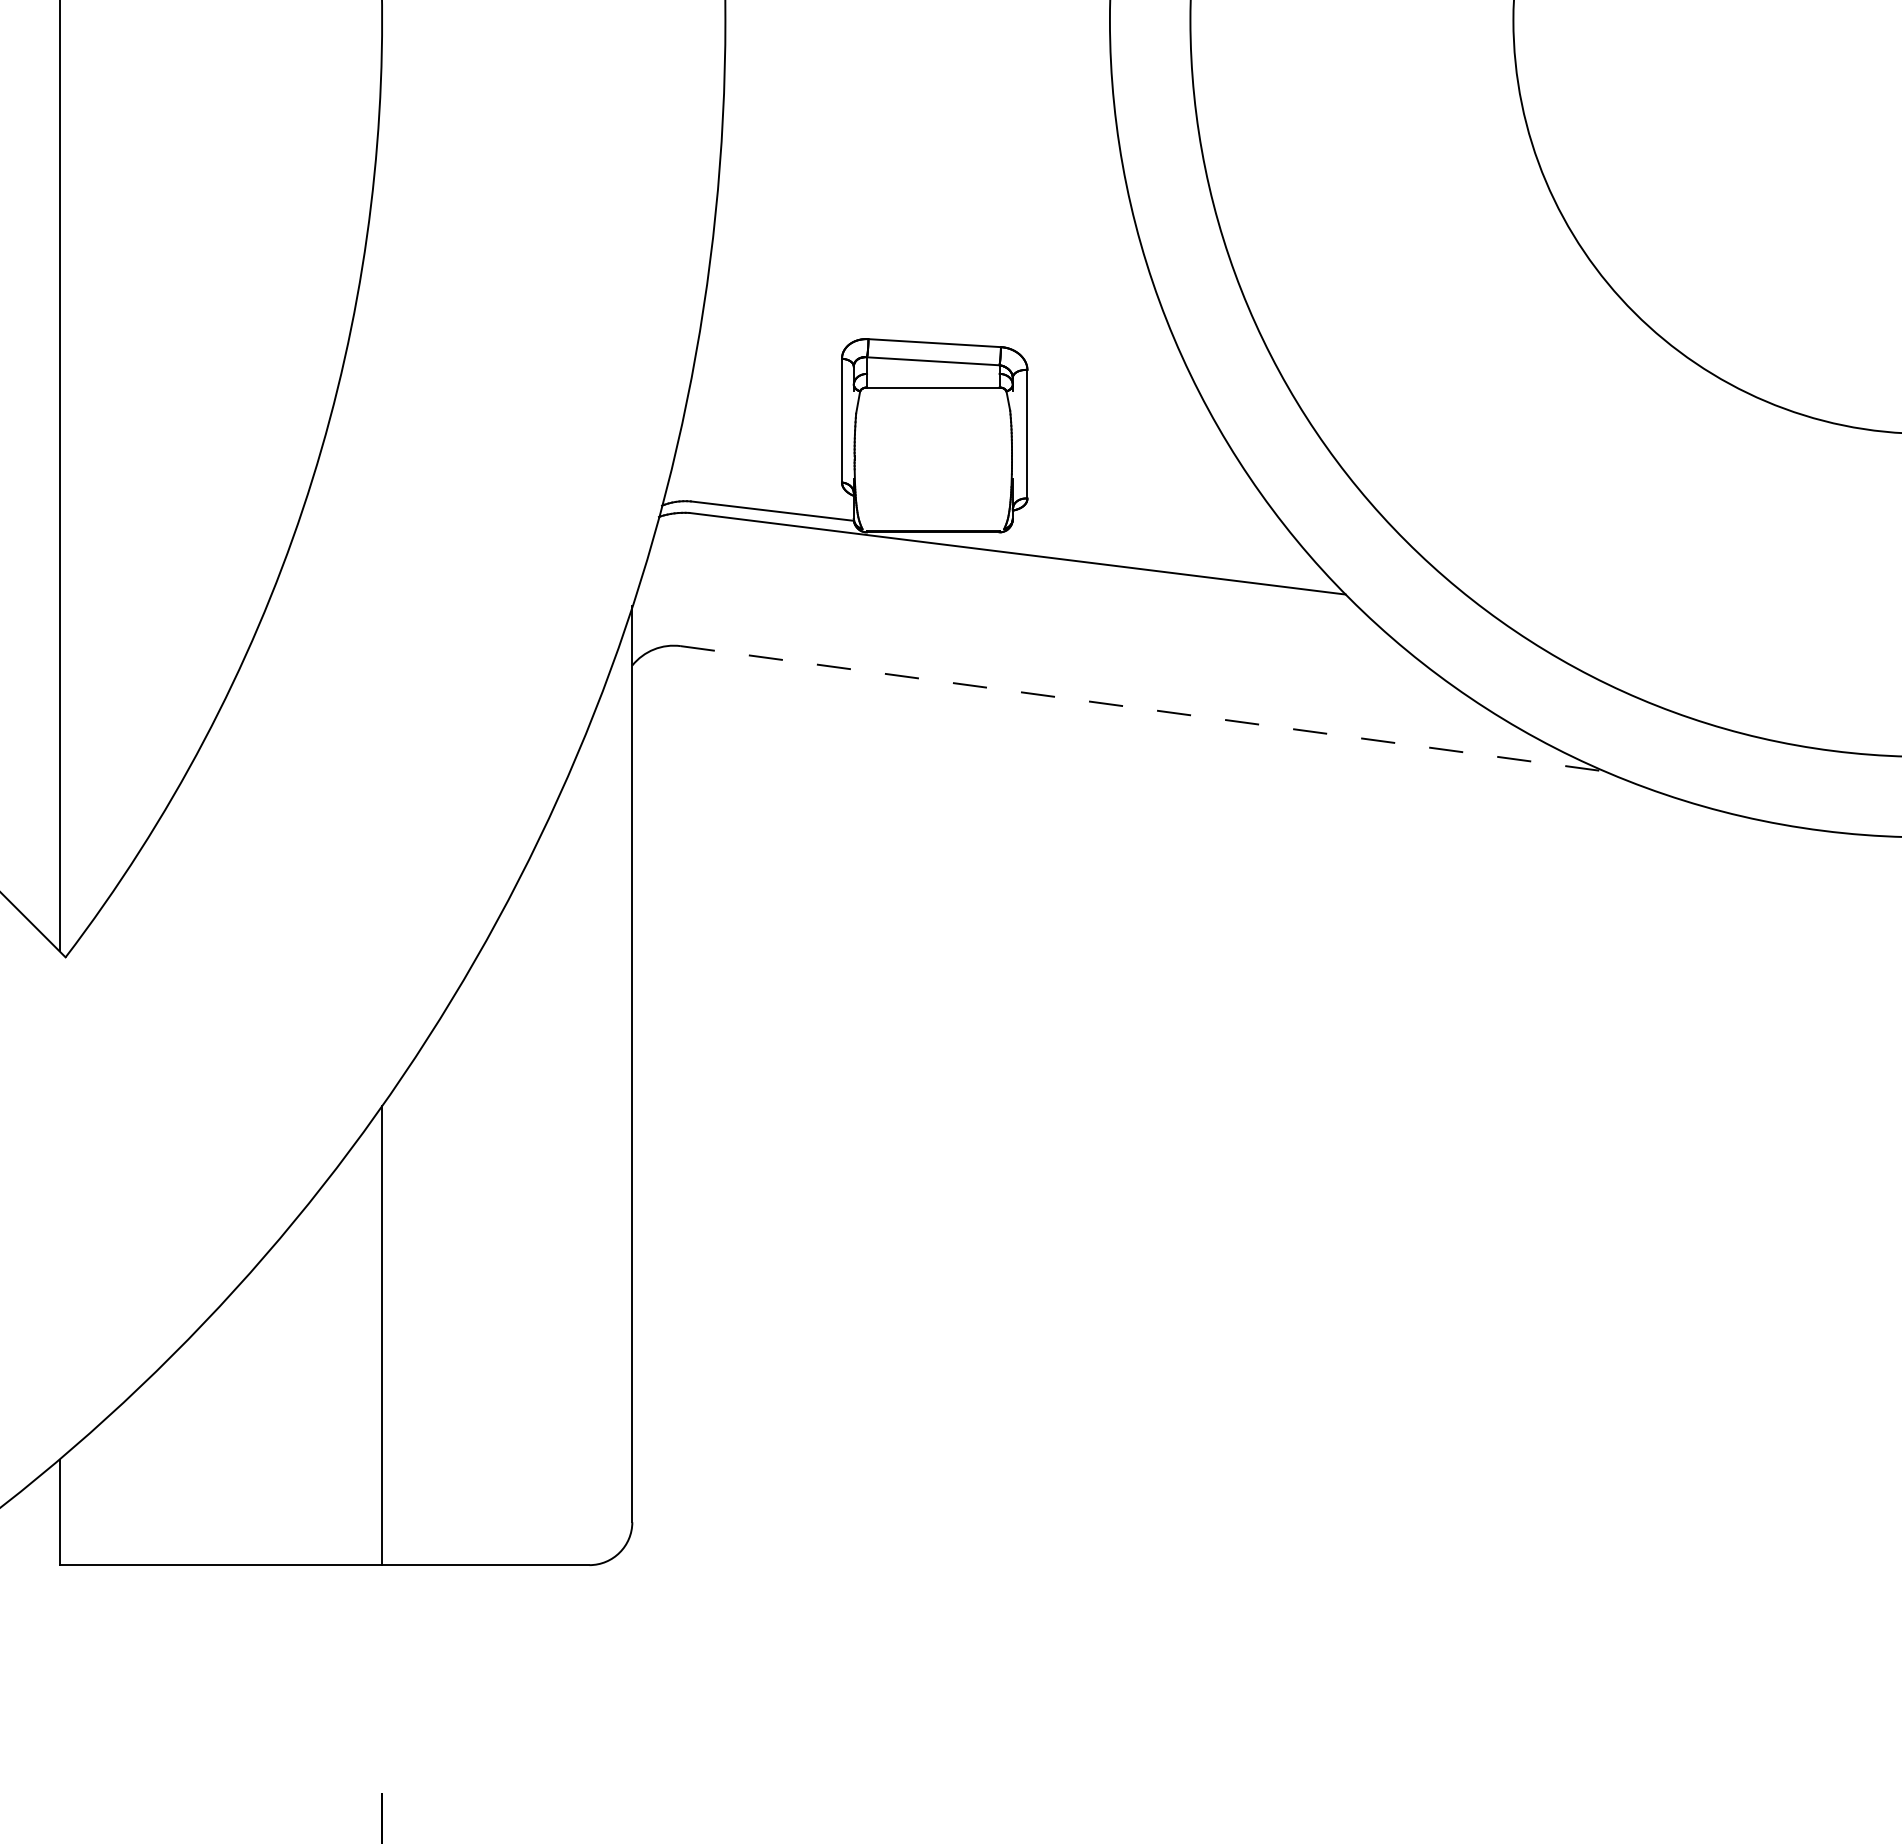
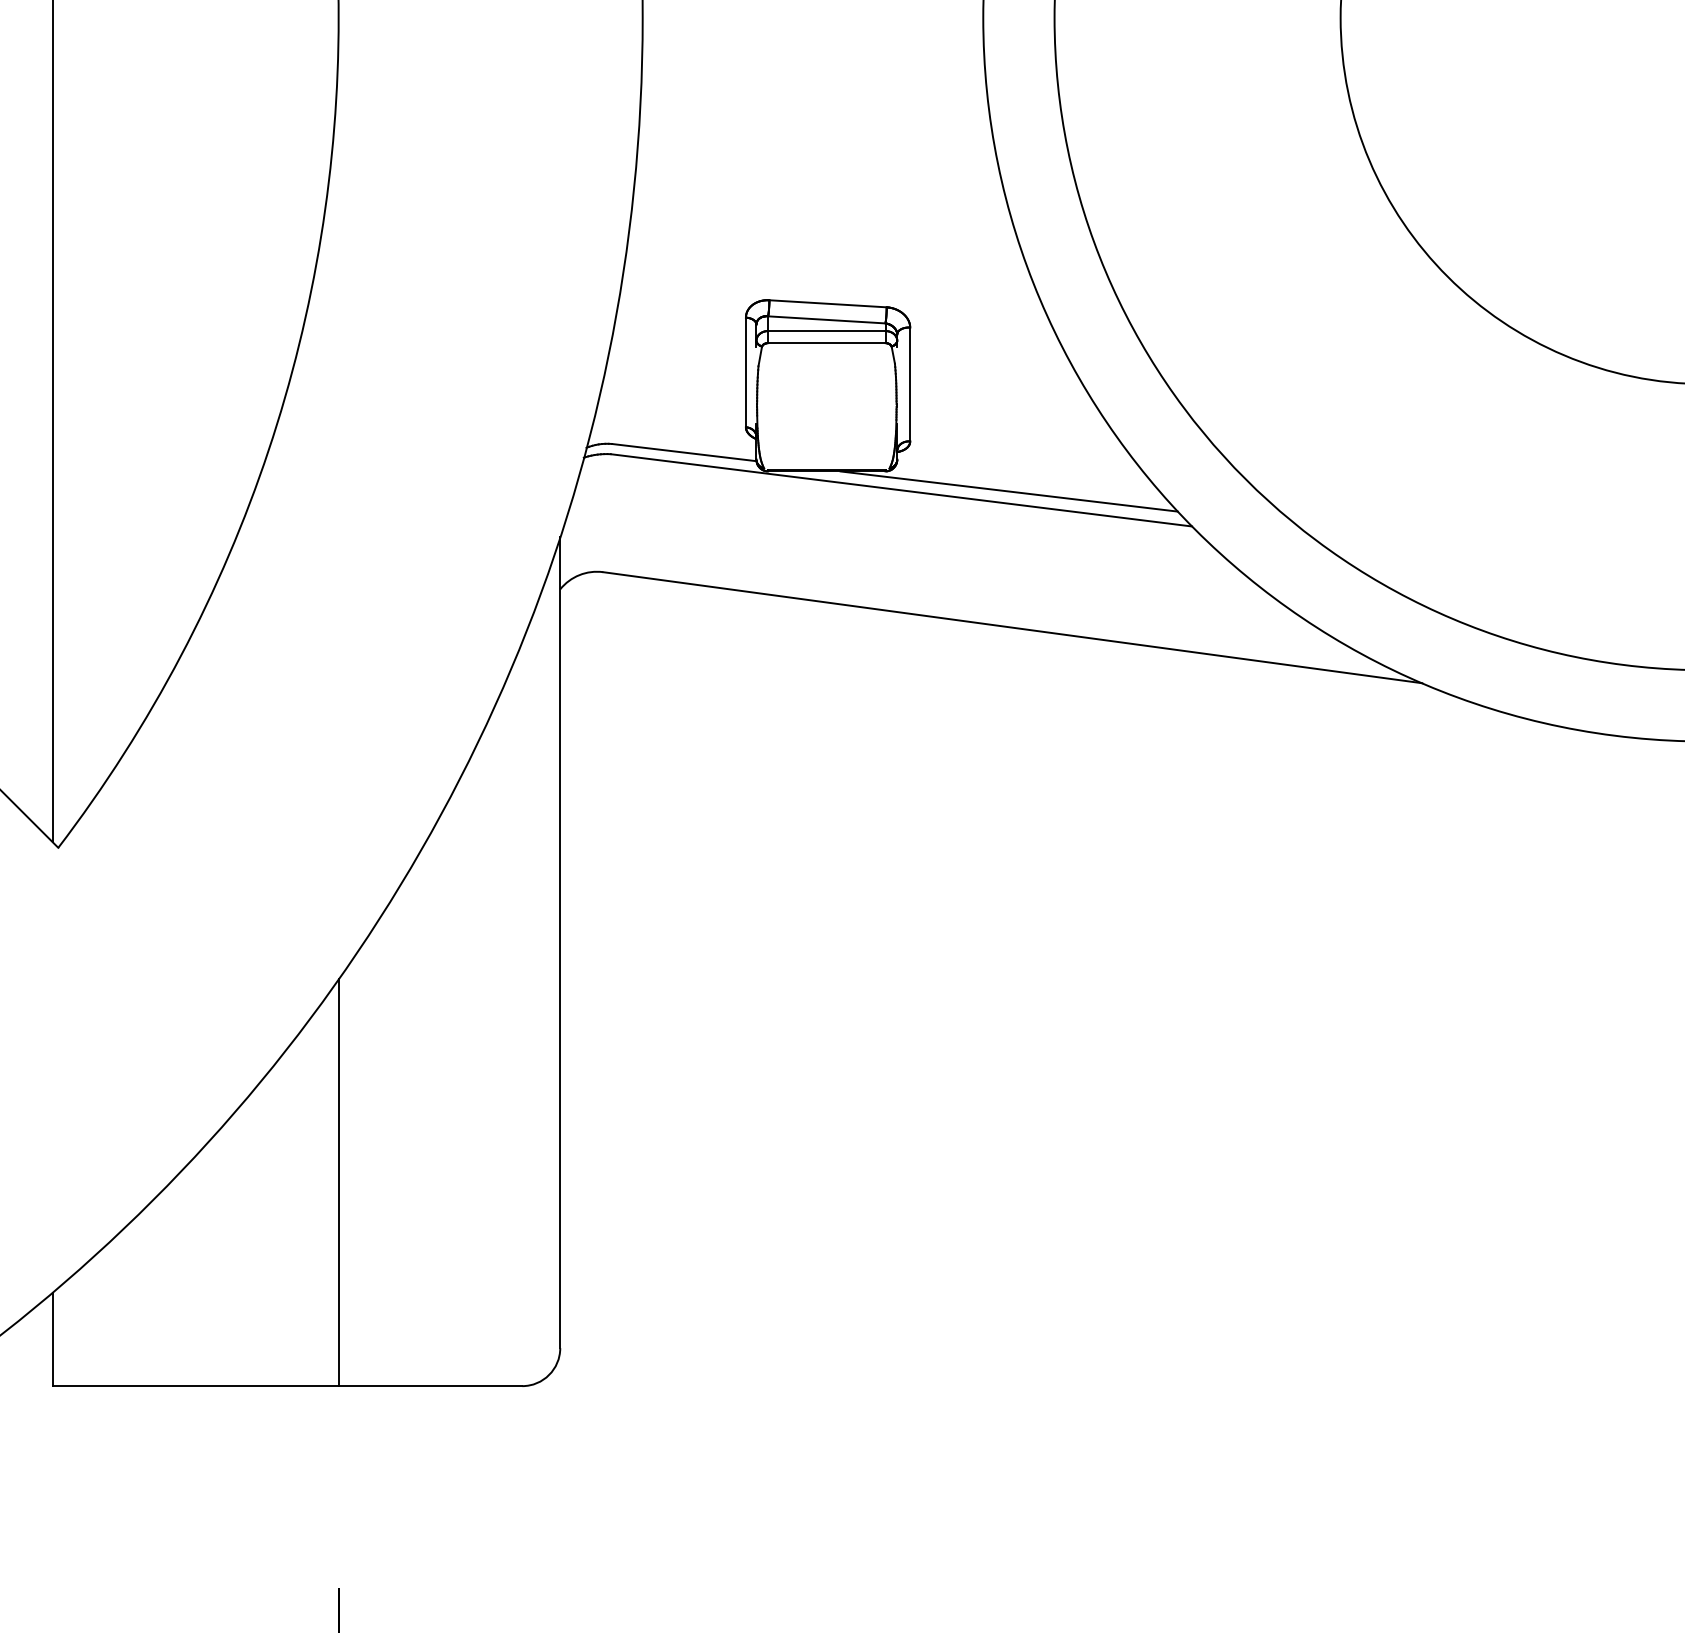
line: (933, 373) -> (827, 330), added
line: (1138, 554) -> (1008, 491), added
line: (1143, 708) -> (1012, 627), dashed -> solid

